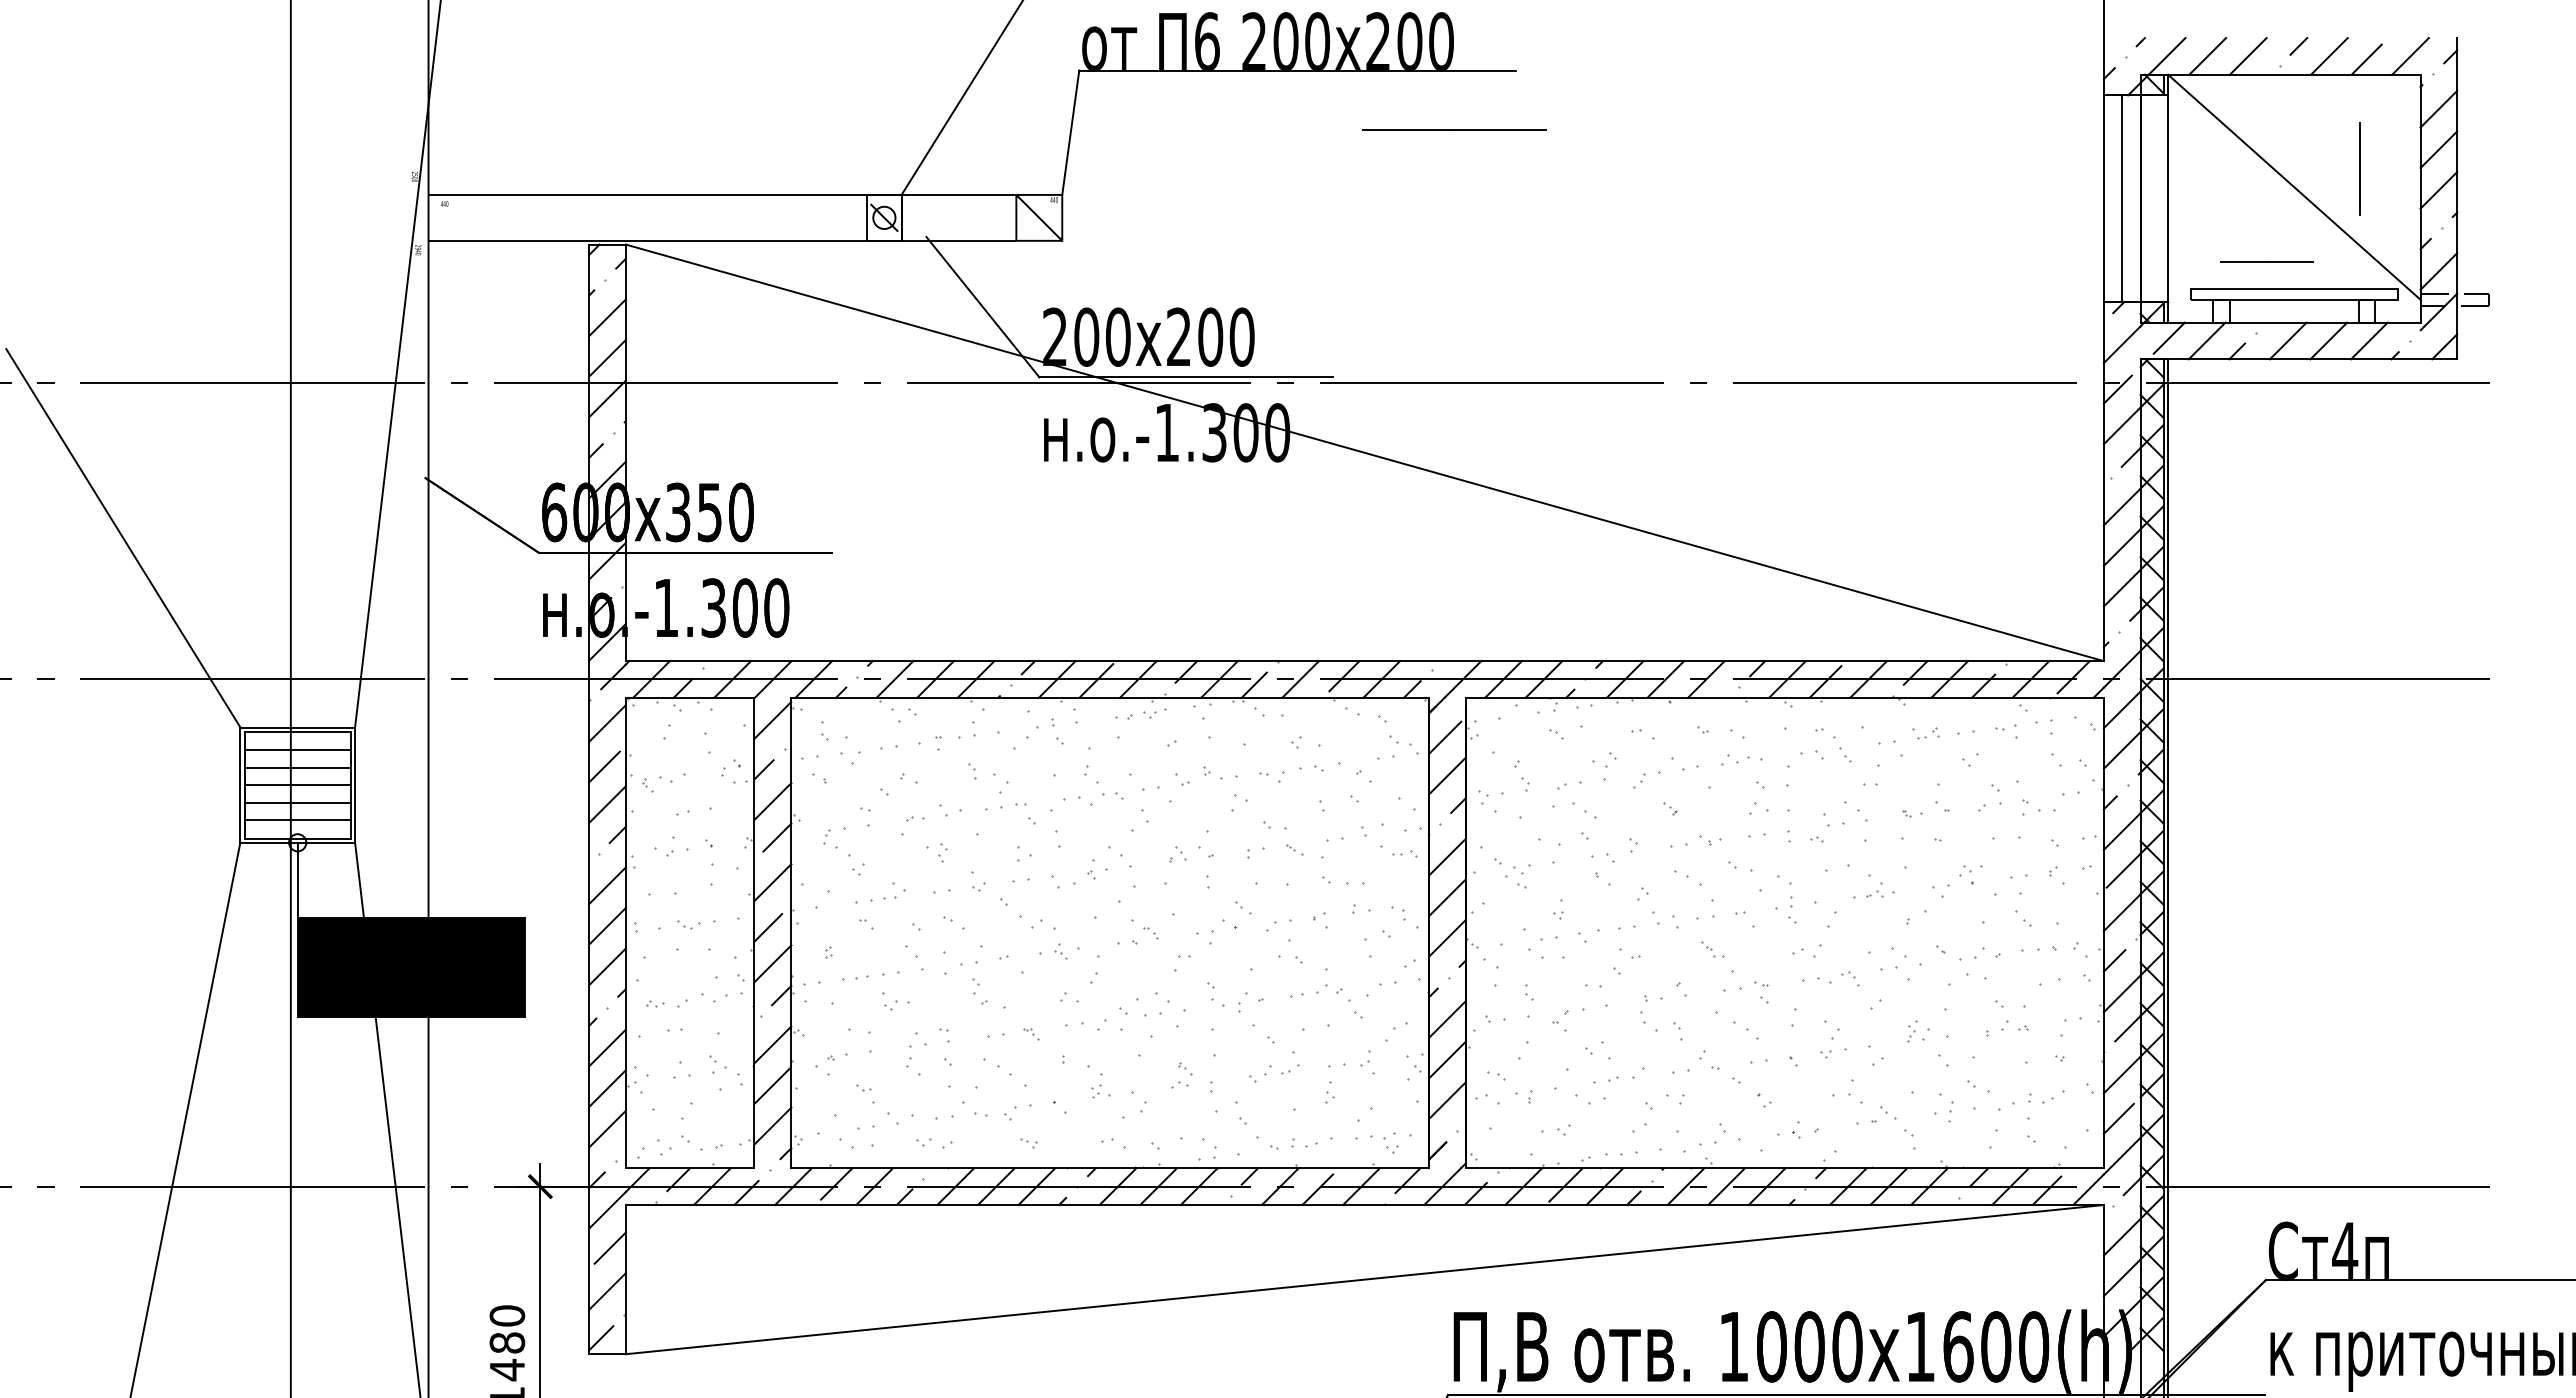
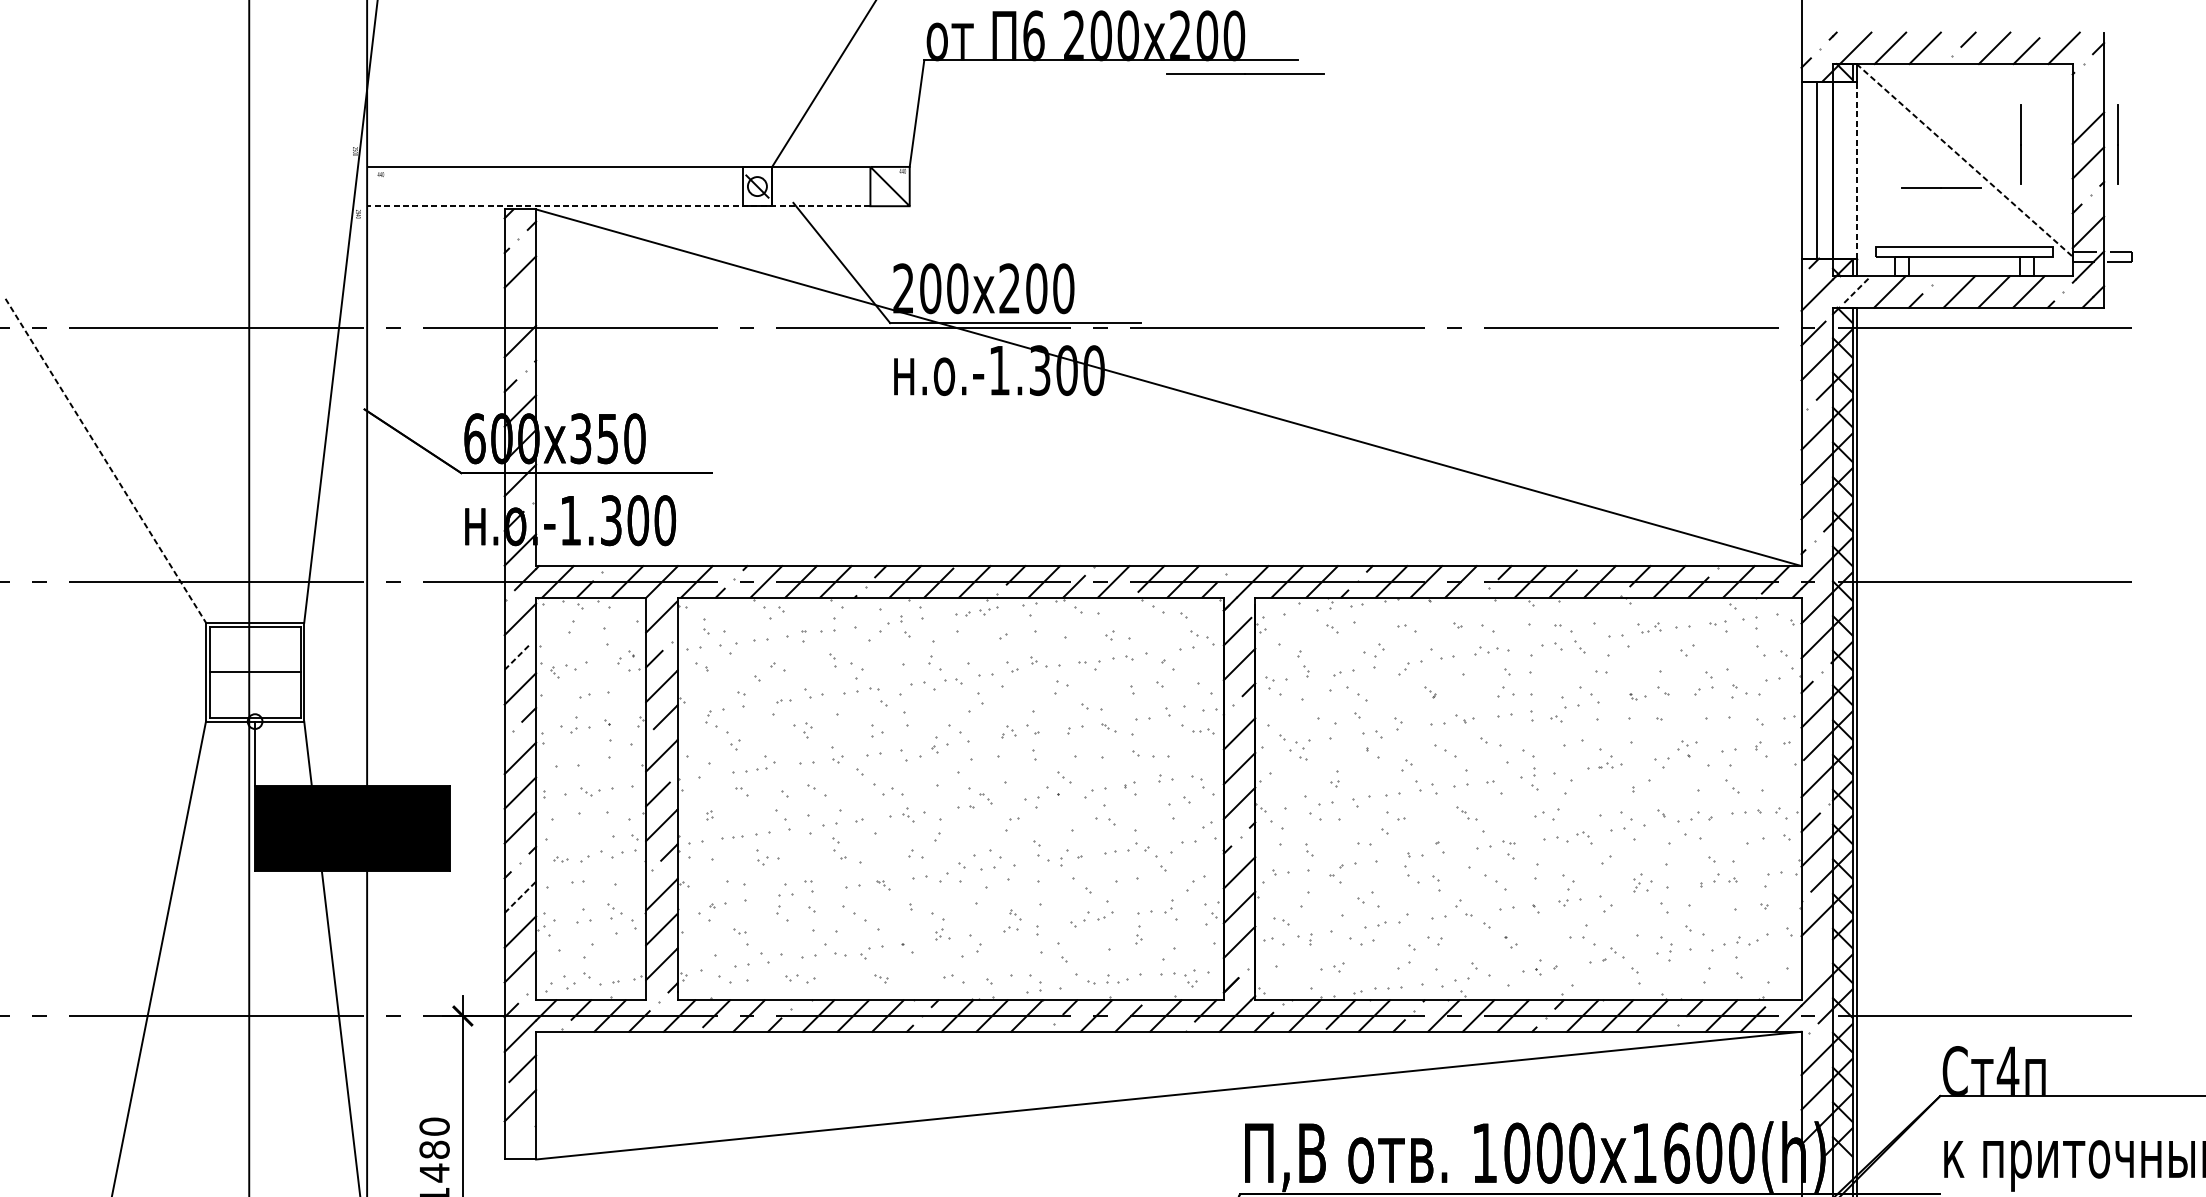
line: (2438, 108) -> (2088, 92), removed
line: (1454, 129) -> (1245, 73), moved
line: (2473, 168) -> (2118, 144), added
line: (2294, 187) -> (1964, 160), solid -> dashed
line: (2168, 198) -> (1856, 169), solid -> dashed
line: (722, 240) -> (618, 205), solid -> dashed
line: (2266, 261) -> (1940, 187), moved
line: (2169, 337) -> (1857, 288), solid -> dashed
line: (607, 357) -> (520, 306), removed
line: (123, 538) -> (105, 461), solid -> dashed
line: (297, 750) -> (254, 642), removed
line: (297, 767) -> (254, 657), removed
line: (604, 767) -> (517, 657), solid -> dashed
line: (297, 802) -> (254, 687), removed
line: (297, 820) -> (254, 702), removed
line: (607, 1048) -> (520, 897), solid -> dashed
line: (2118, 1118) -> (1814, 957), removed
line: (601, 1338) -> (515, 1146), removed

